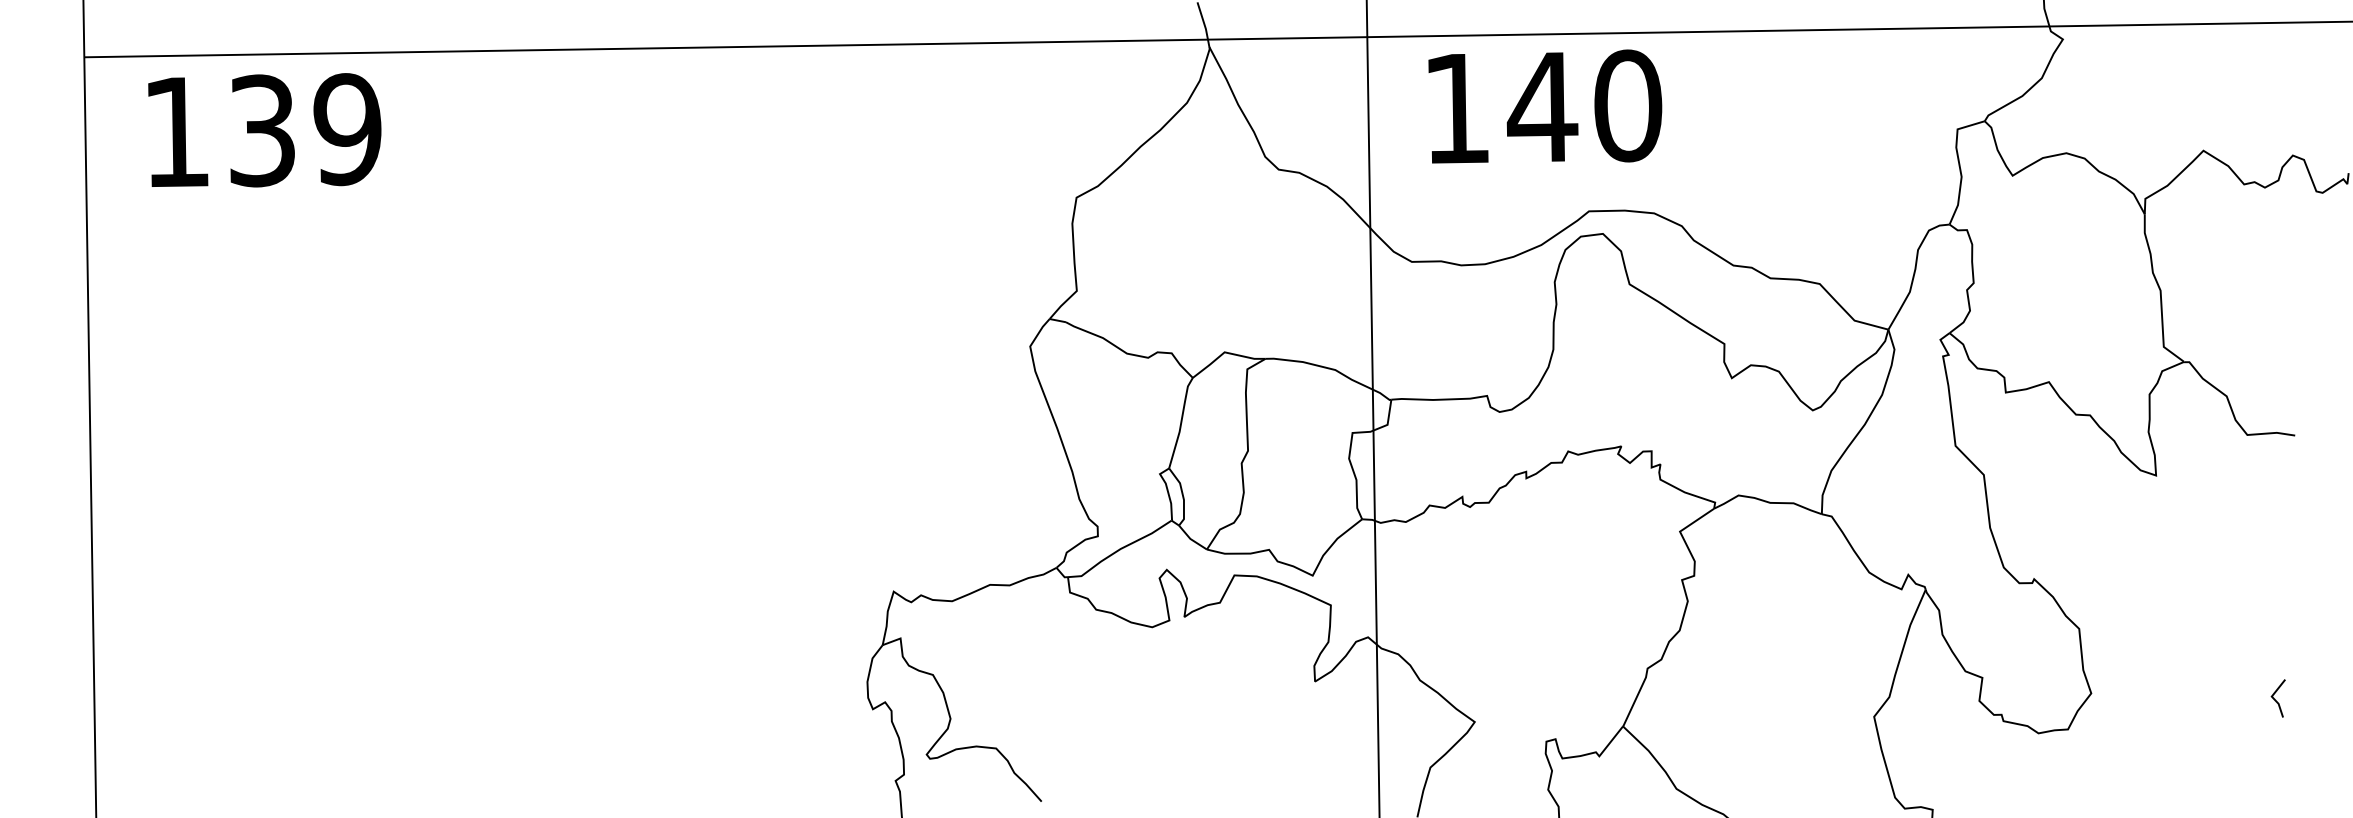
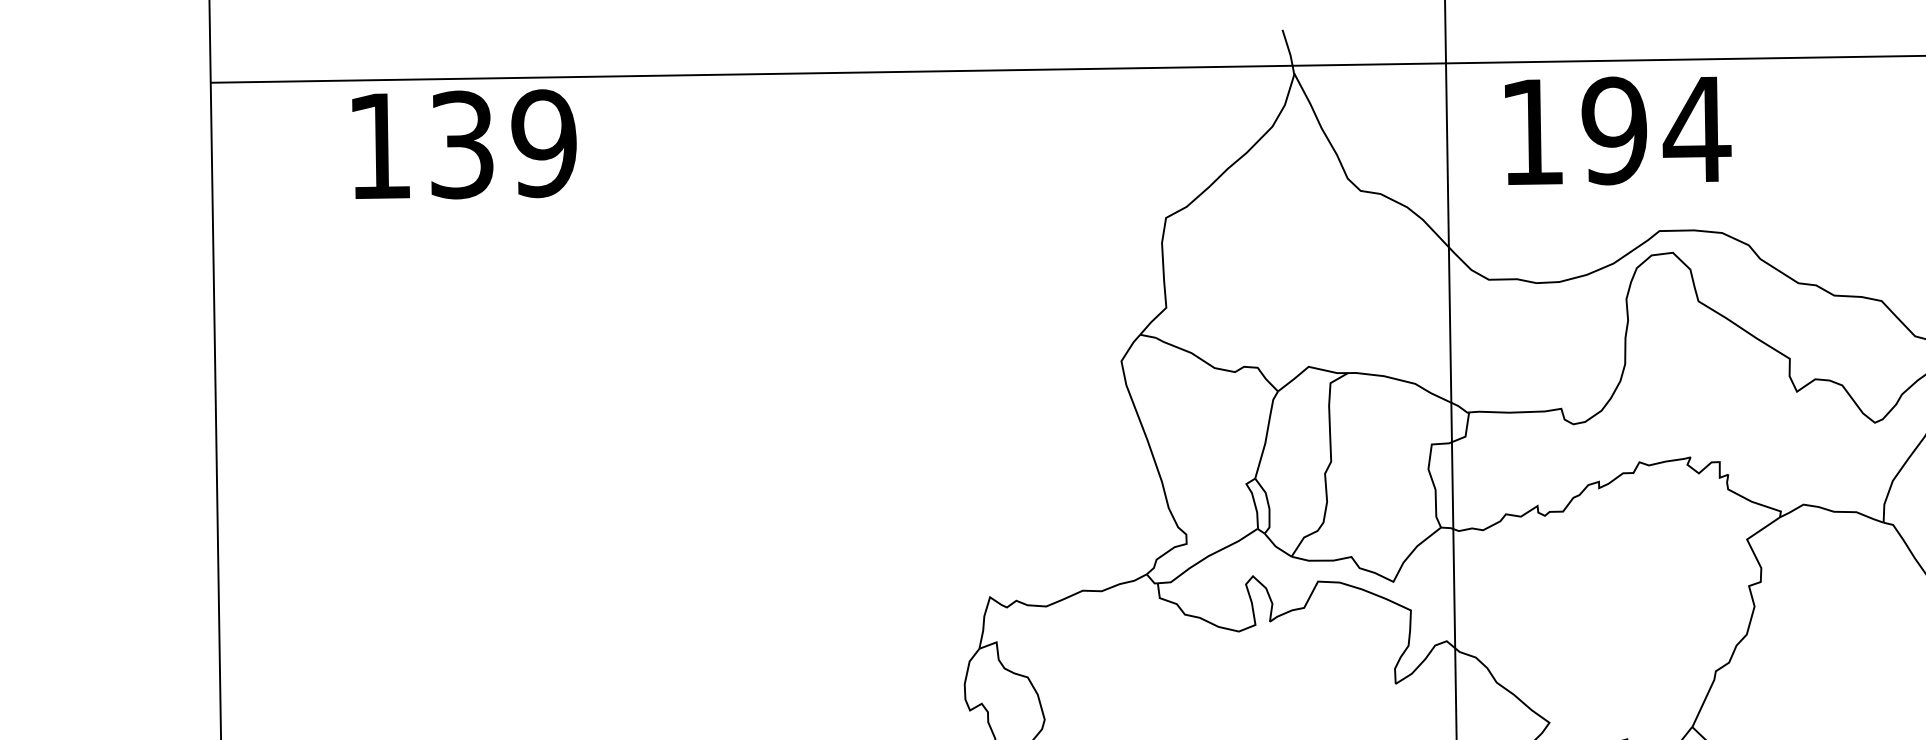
text: (1584, 106) -> (1655, 130), 140 -> 194
text: (264, 130) -> (464, 144), moved

